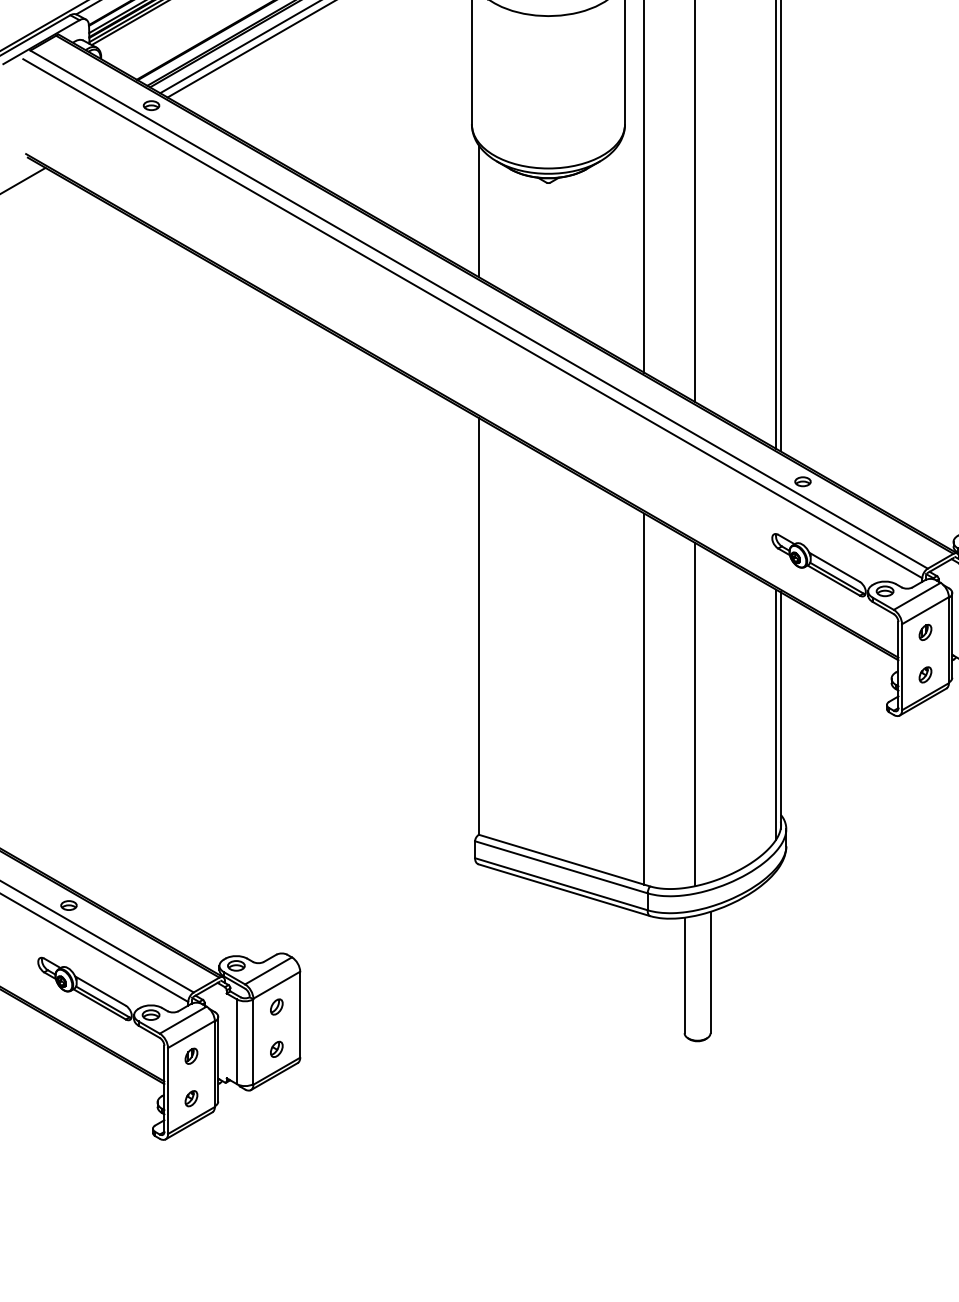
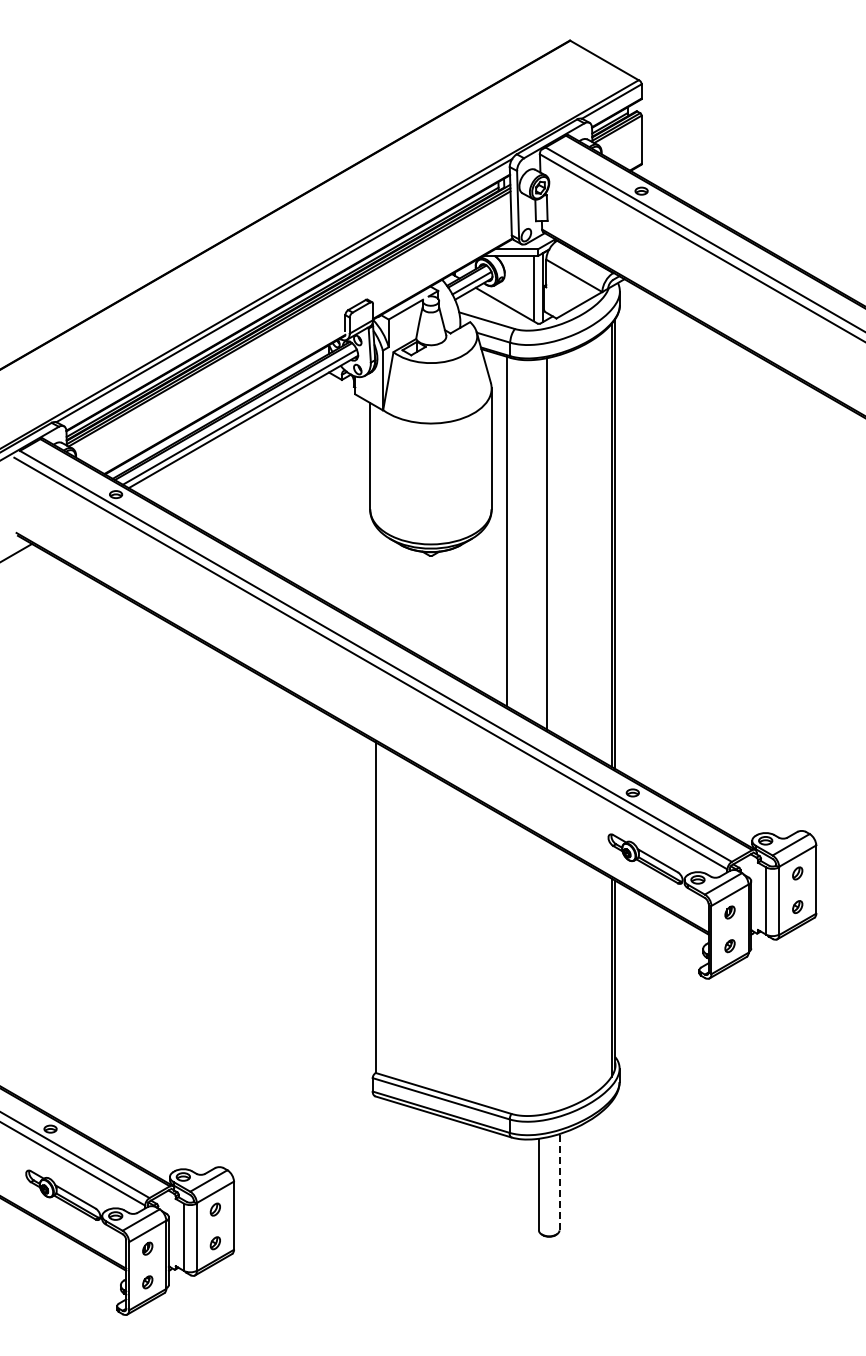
line: (478, 211) -> (375, 578), removed
line: (643, 699) -> (506, 965), removed
line: (695, 714) -> (547, 977), removed
line: (710, 971) -> (559, 1181), solid -> dashed

